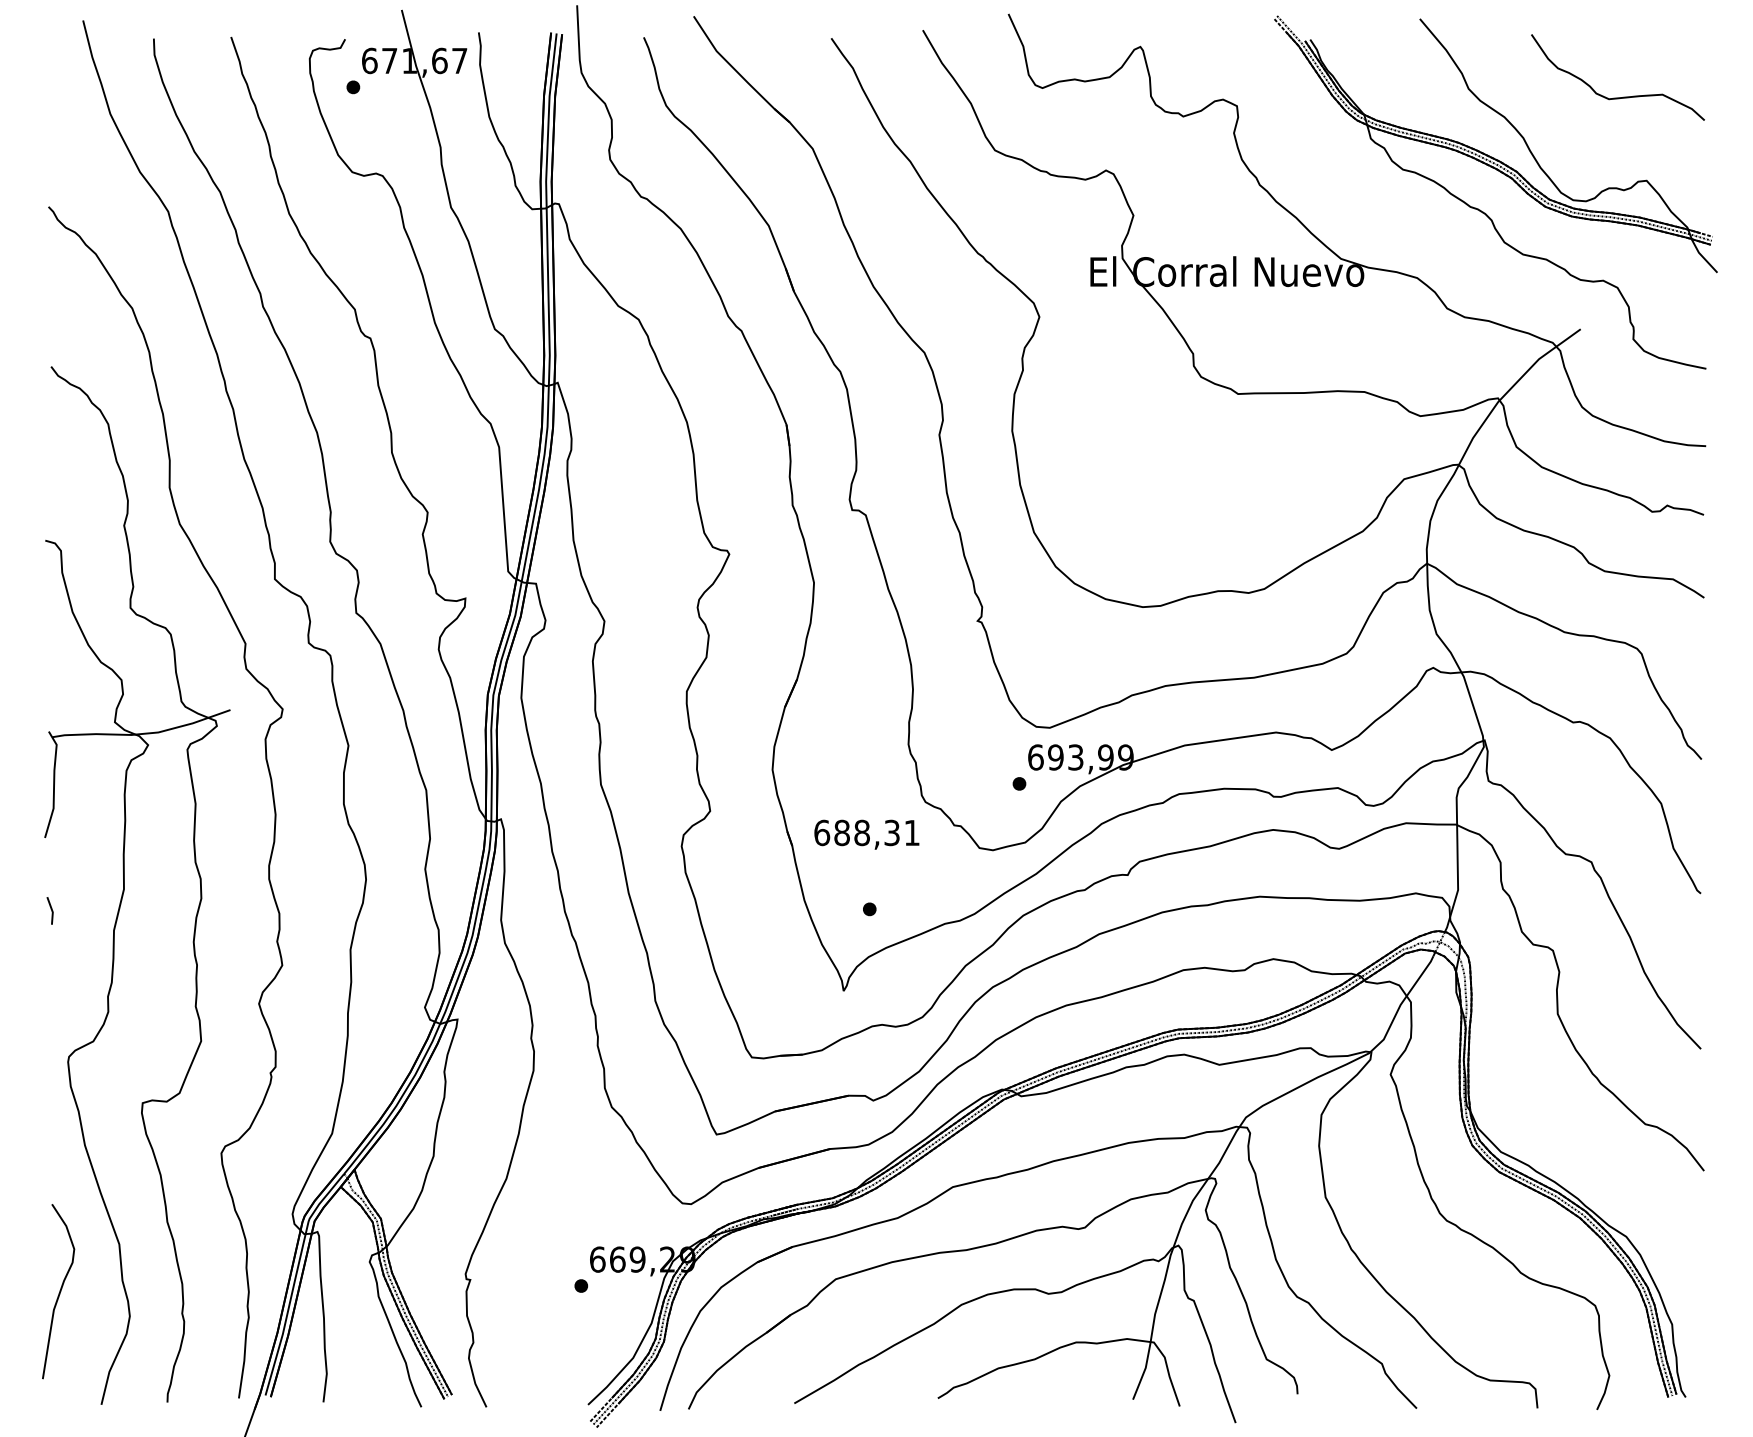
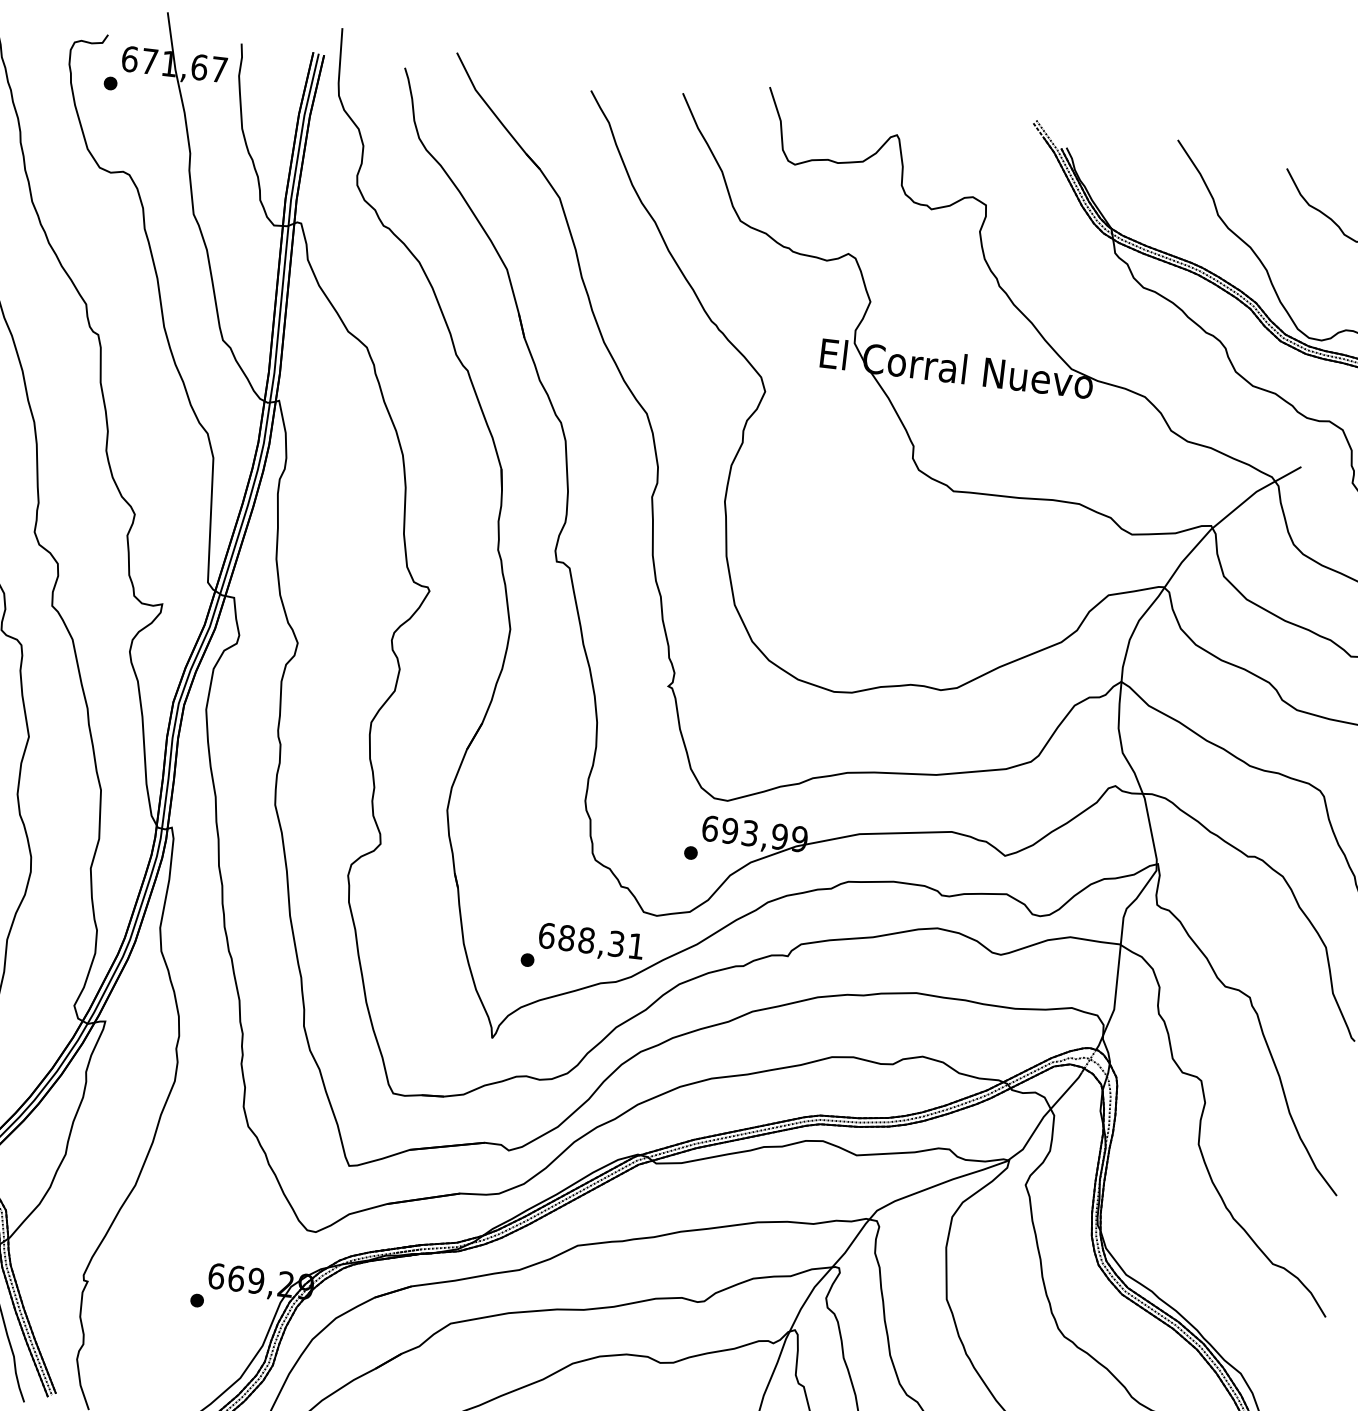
text: (866, 834) -> (590, 942), moved

